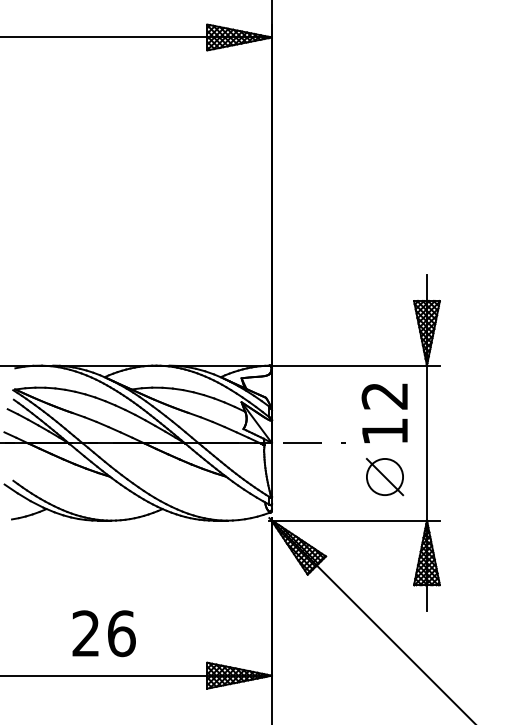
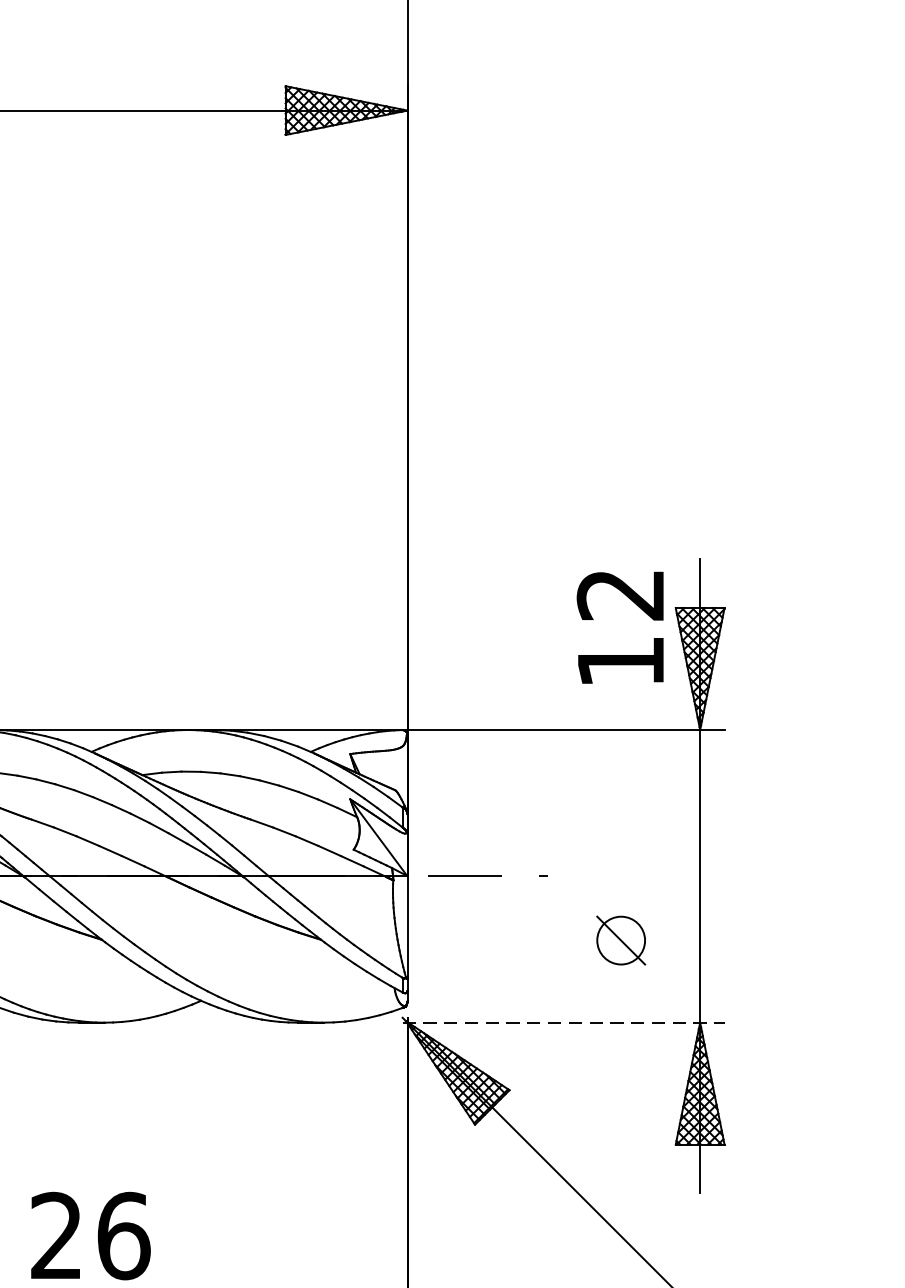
text: (384, 413) -> (619, 627), moved
part: (385, 477) -> (621, 941), size x0.7
line: (355, 520) -> (565, 1022), solid -> dashed

